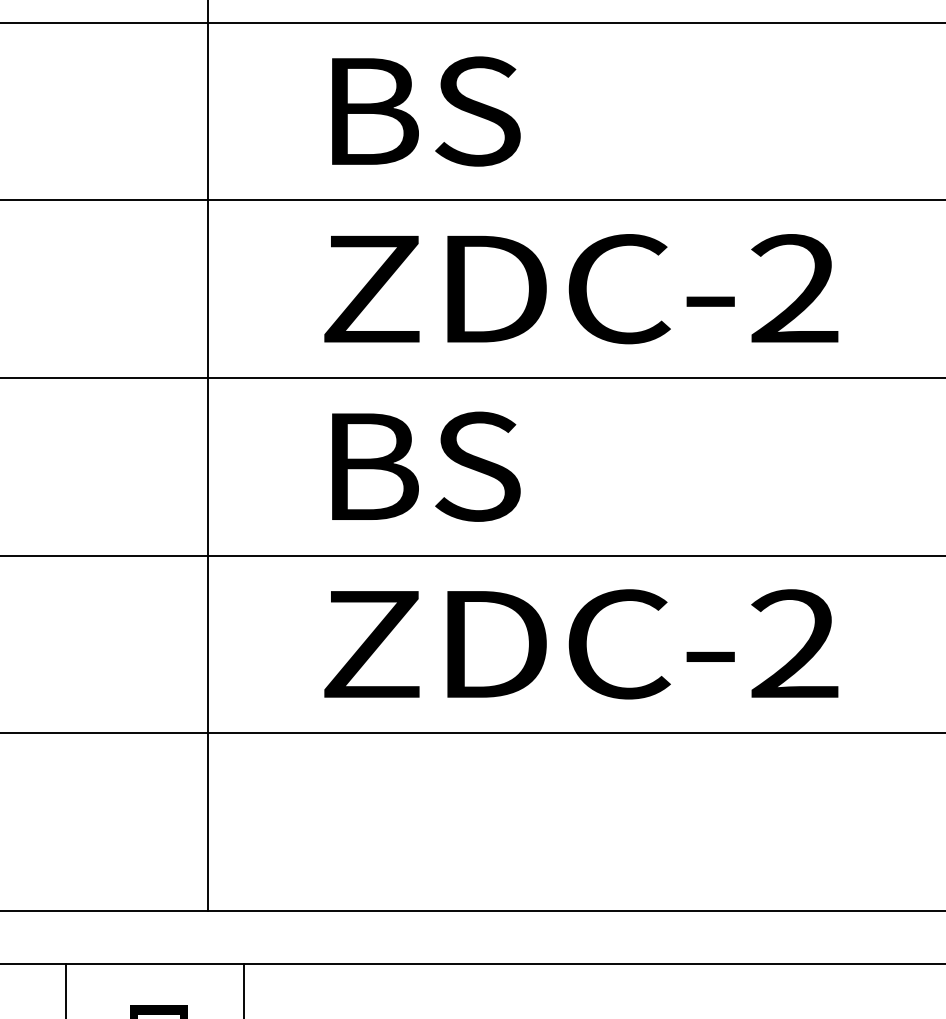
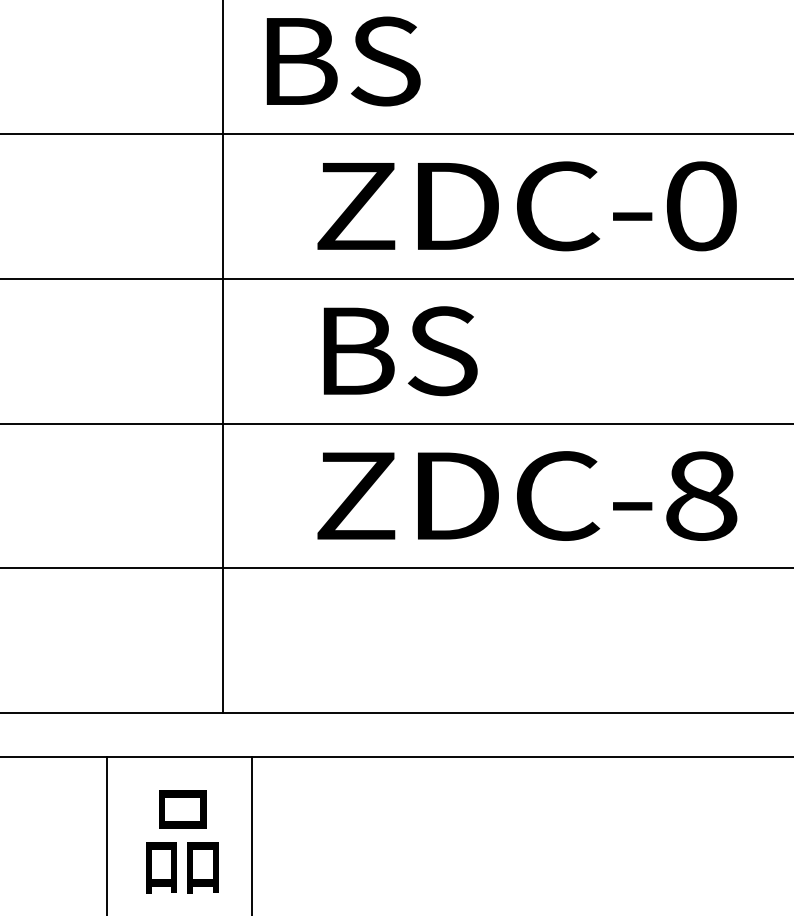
text: (426, 111) -> (343, 61), moved
text: (793, 289) -> (700, 206), ZDC-2 -> ZDC-0
text: (795, 643) -> (701, 495), ZDC-2 -> ZDC-8

